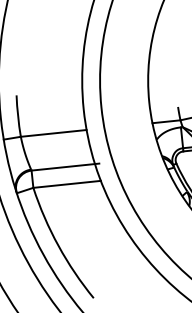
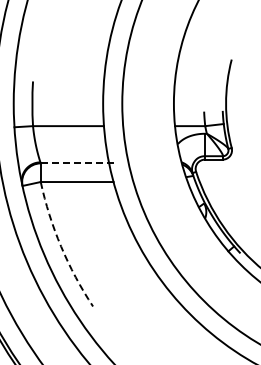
line: (65, 167) -> (77, 163), solid -> dashed
arc: (58, 245) -> (61, 246), solid -> dashed

